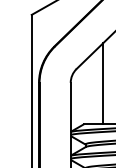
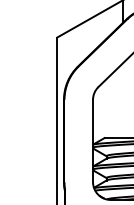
line: (102, 83) -> (122, 100), removed

